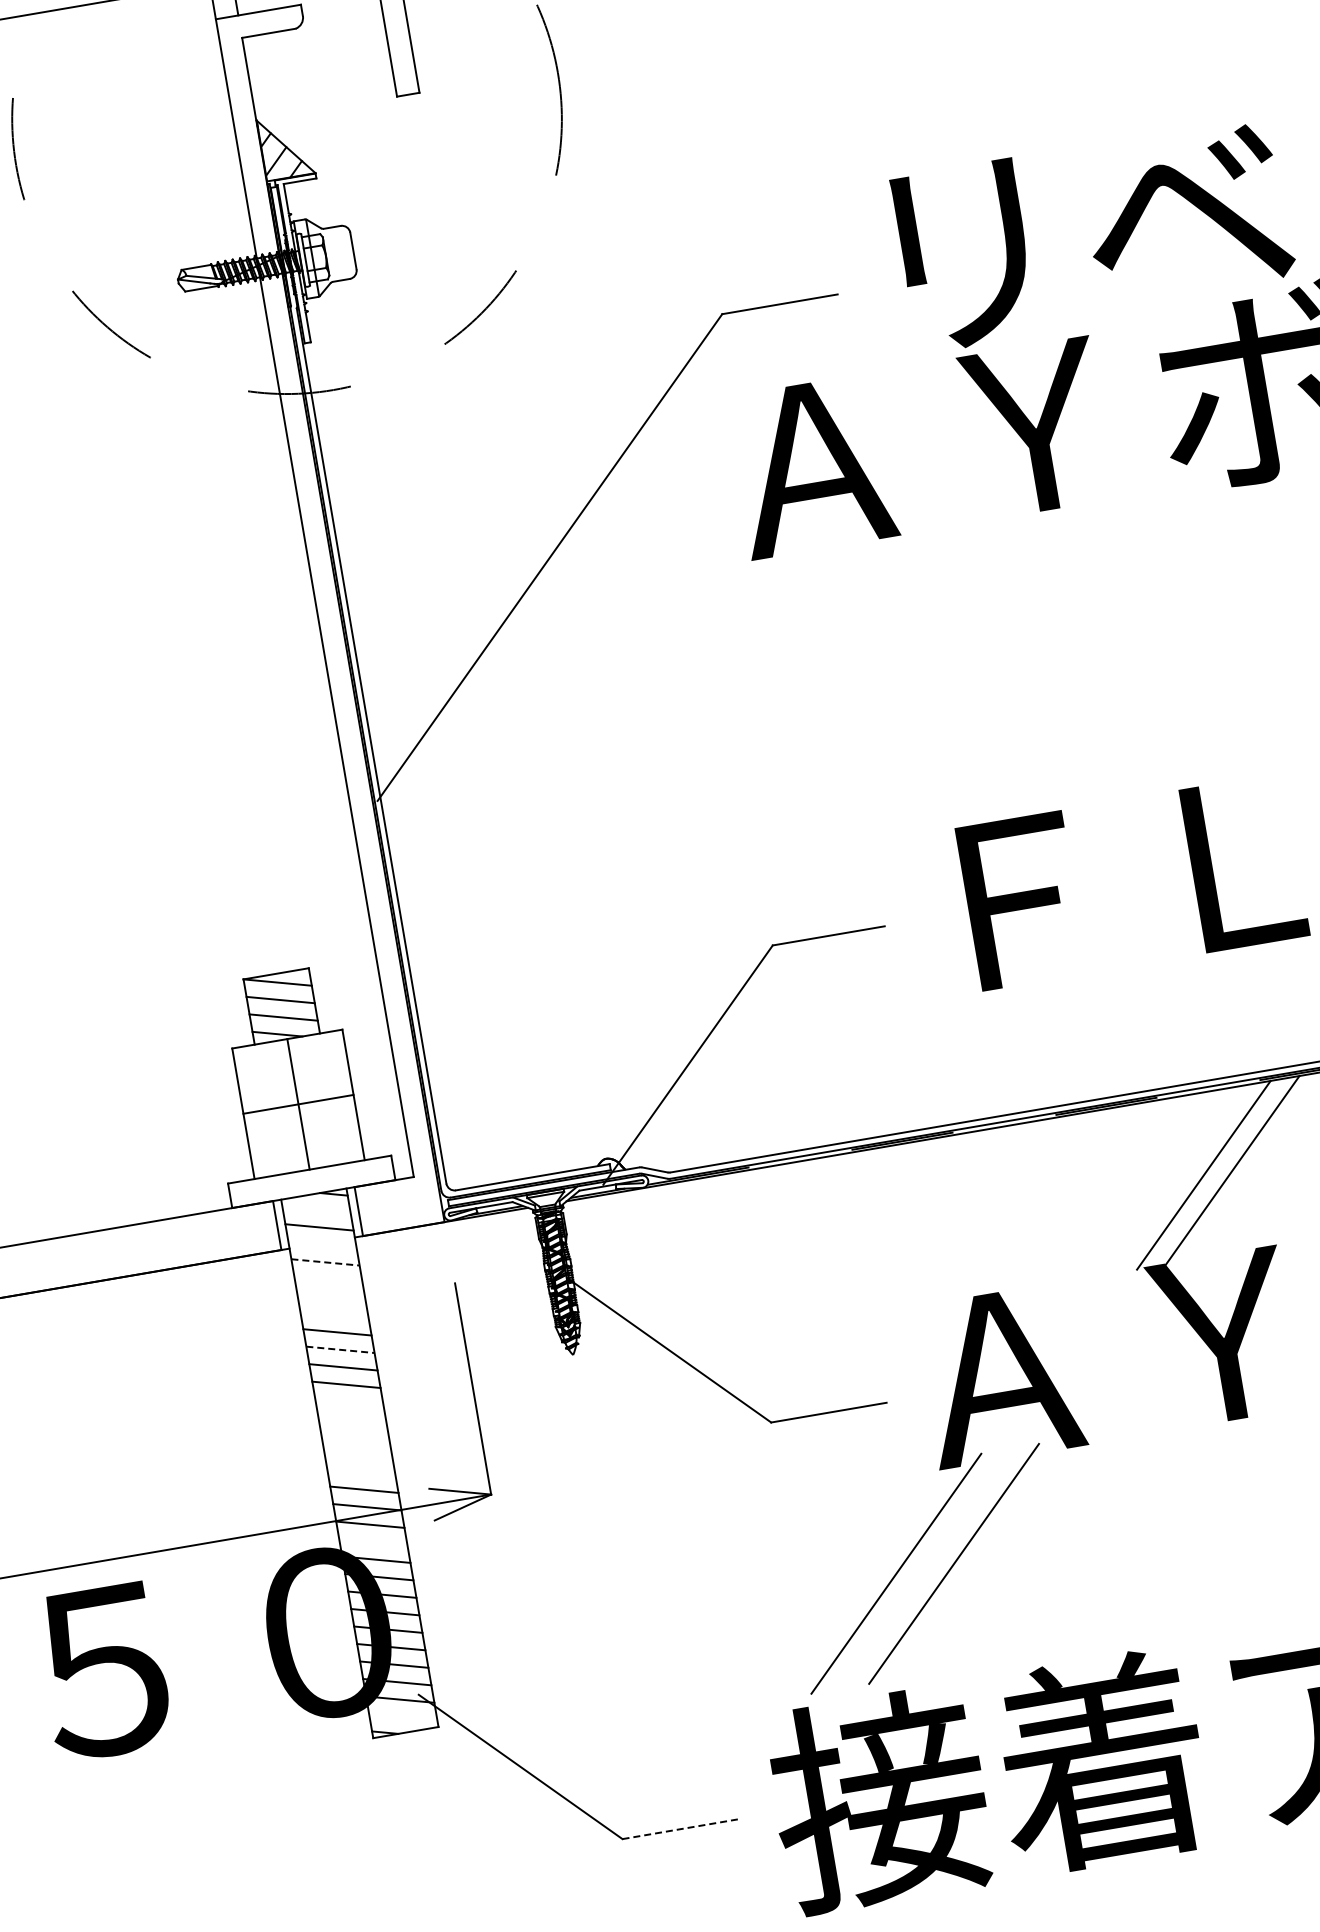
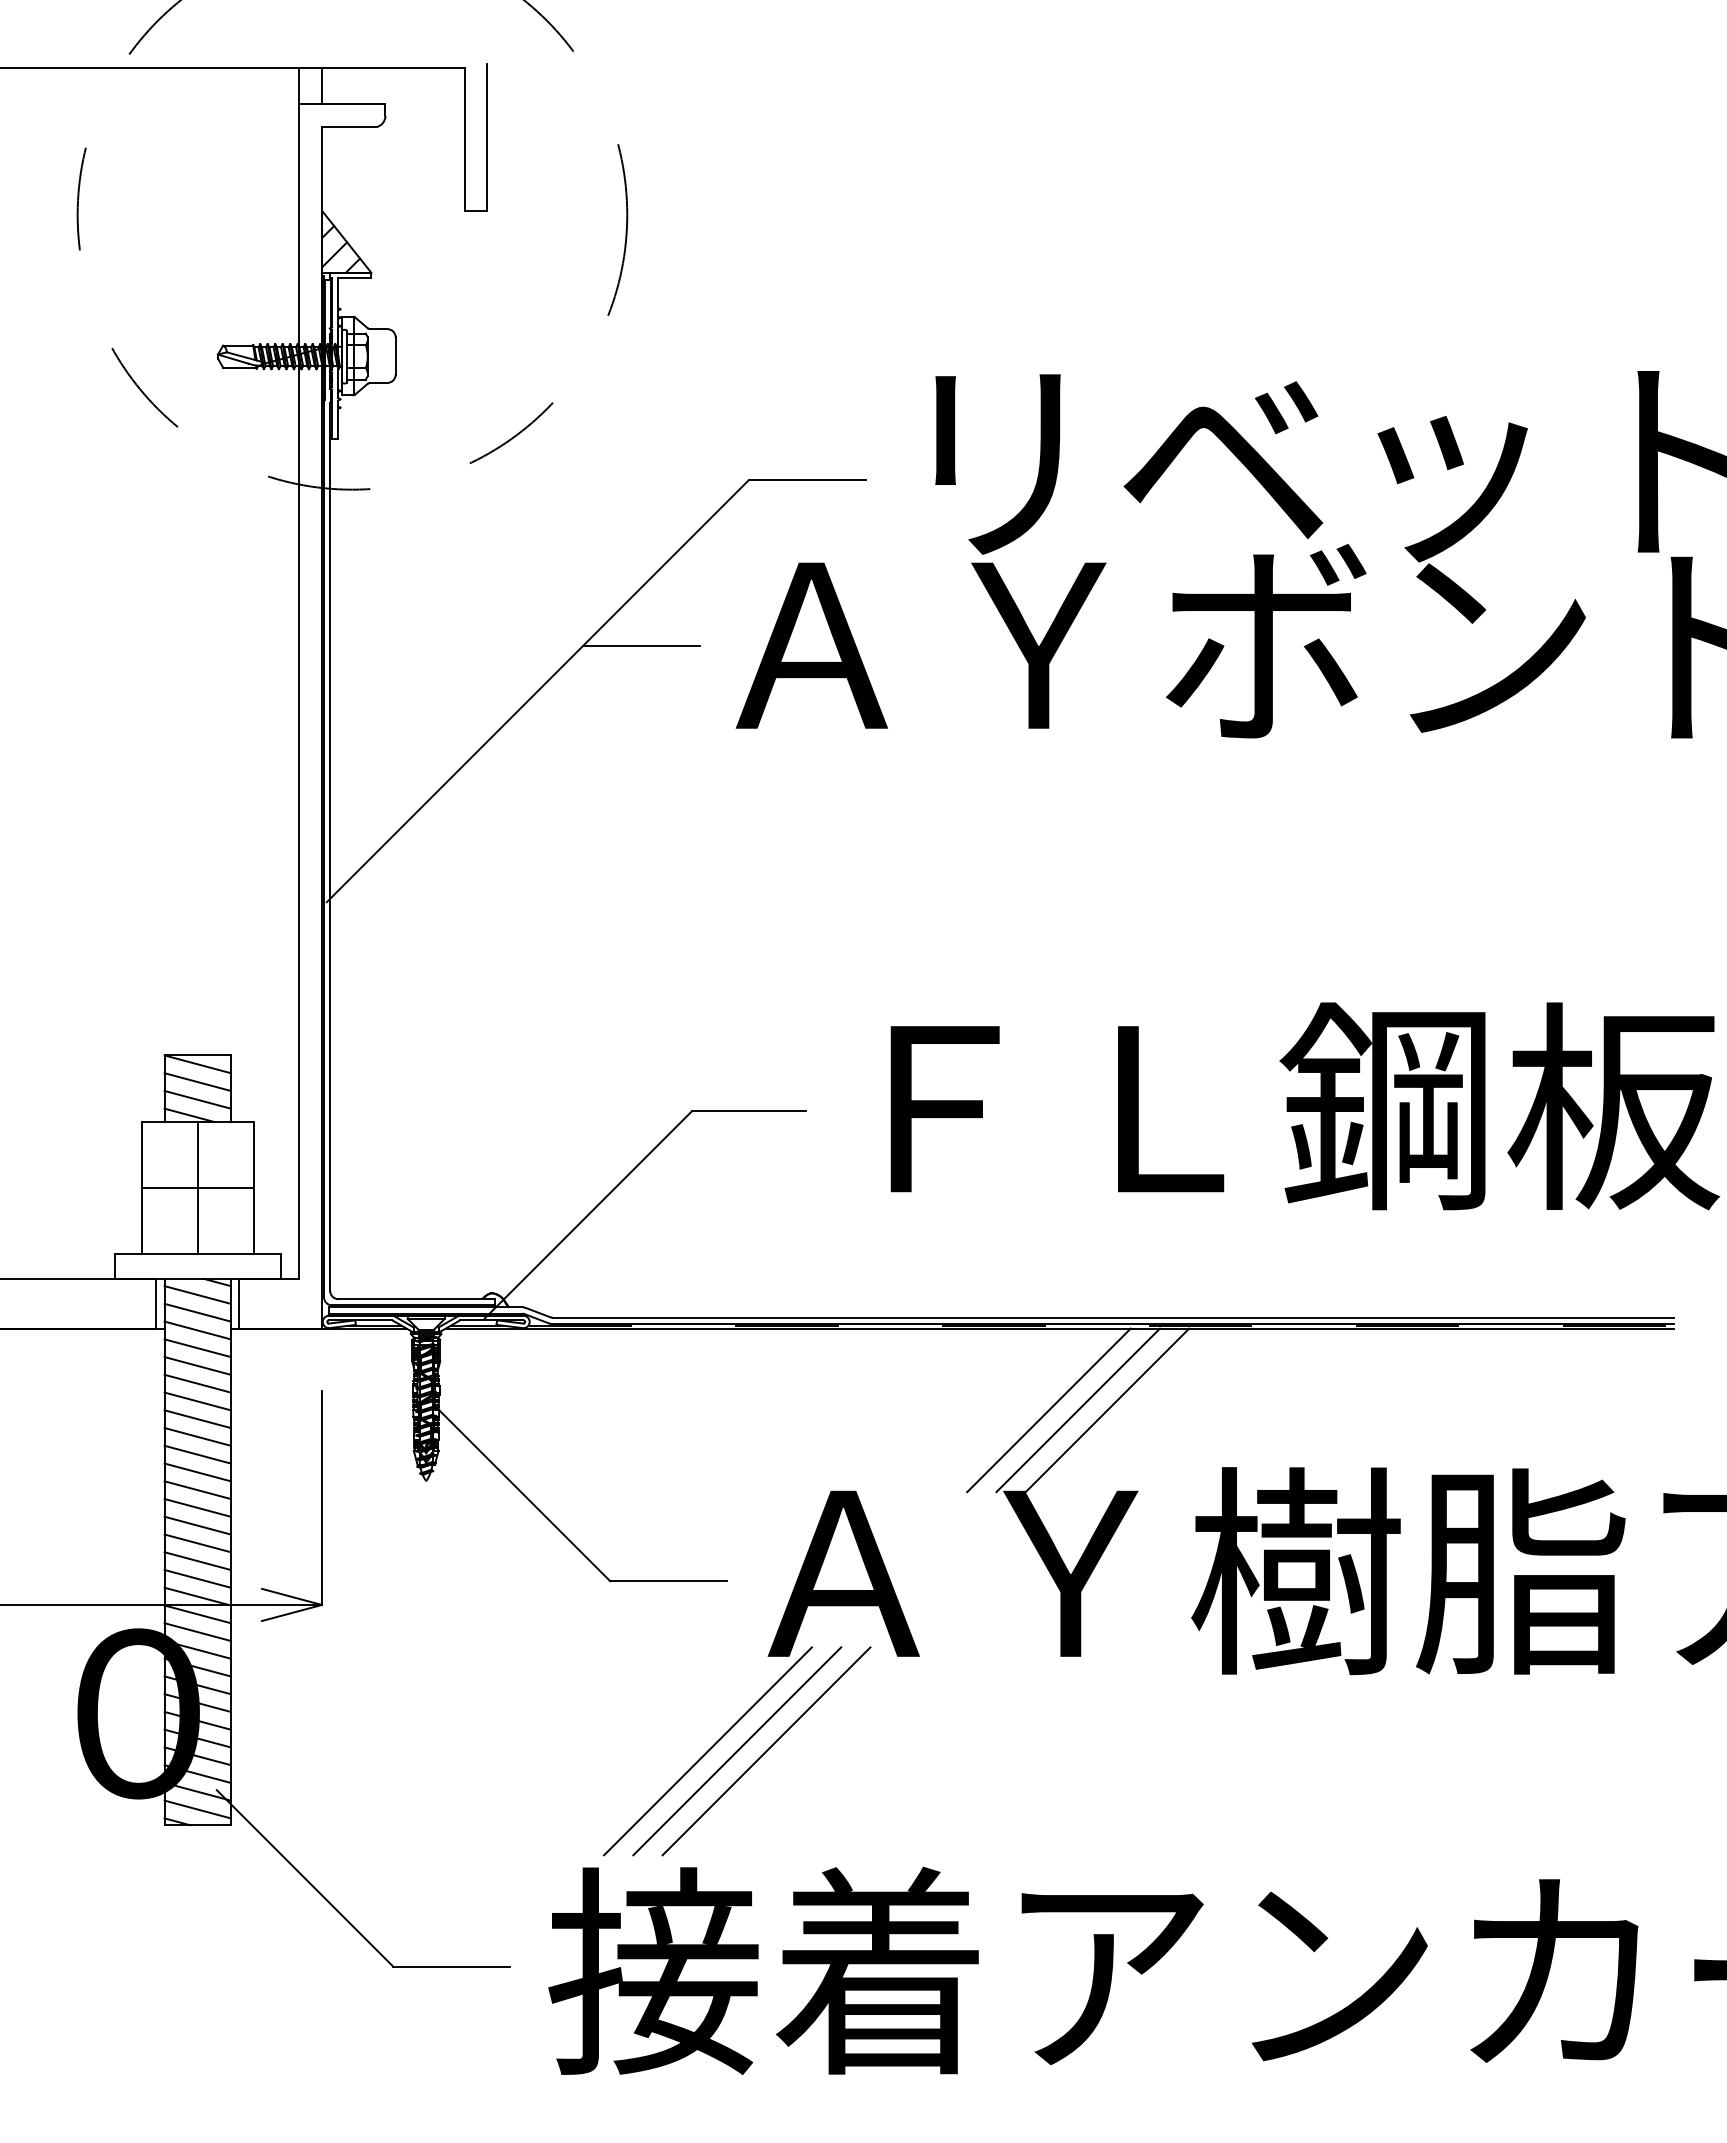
line: (644, 494) -> (641, 645), added
line: (1174, 1180) -> (1048, 1410), added
line: (316, 1209) -> (197, 1294), added
line: (322, 1244) -> (197, 1330), added
line: (326, 1262) -> (198, 1348), dashed -> solid
line: (328, 1279) -> (197, 1365), added
line: (331, 1297) -> (197, 1383), added
line: (334, 1314) -> (197, 1401), added
line: (341, 1350) -> (198, 1437), dashed -> solid
line: (349, 1402) -> (197, 1490), added
line: (352, 1419) -> (197, 1507), added
line: (355, 1437) -> (197, 1525), added
line: (358, 1454) -> (197, 1543), added
line: (361, 1472) -> (197, 1561), added
line: (372, 1541) -> (197, 1631), added
line: (925, 1568) -> (737, 1751), added
line: (402, 1717) -> (197, 1809), added
line: (679, 1829) -> (451, 1966), dashed -> solid

